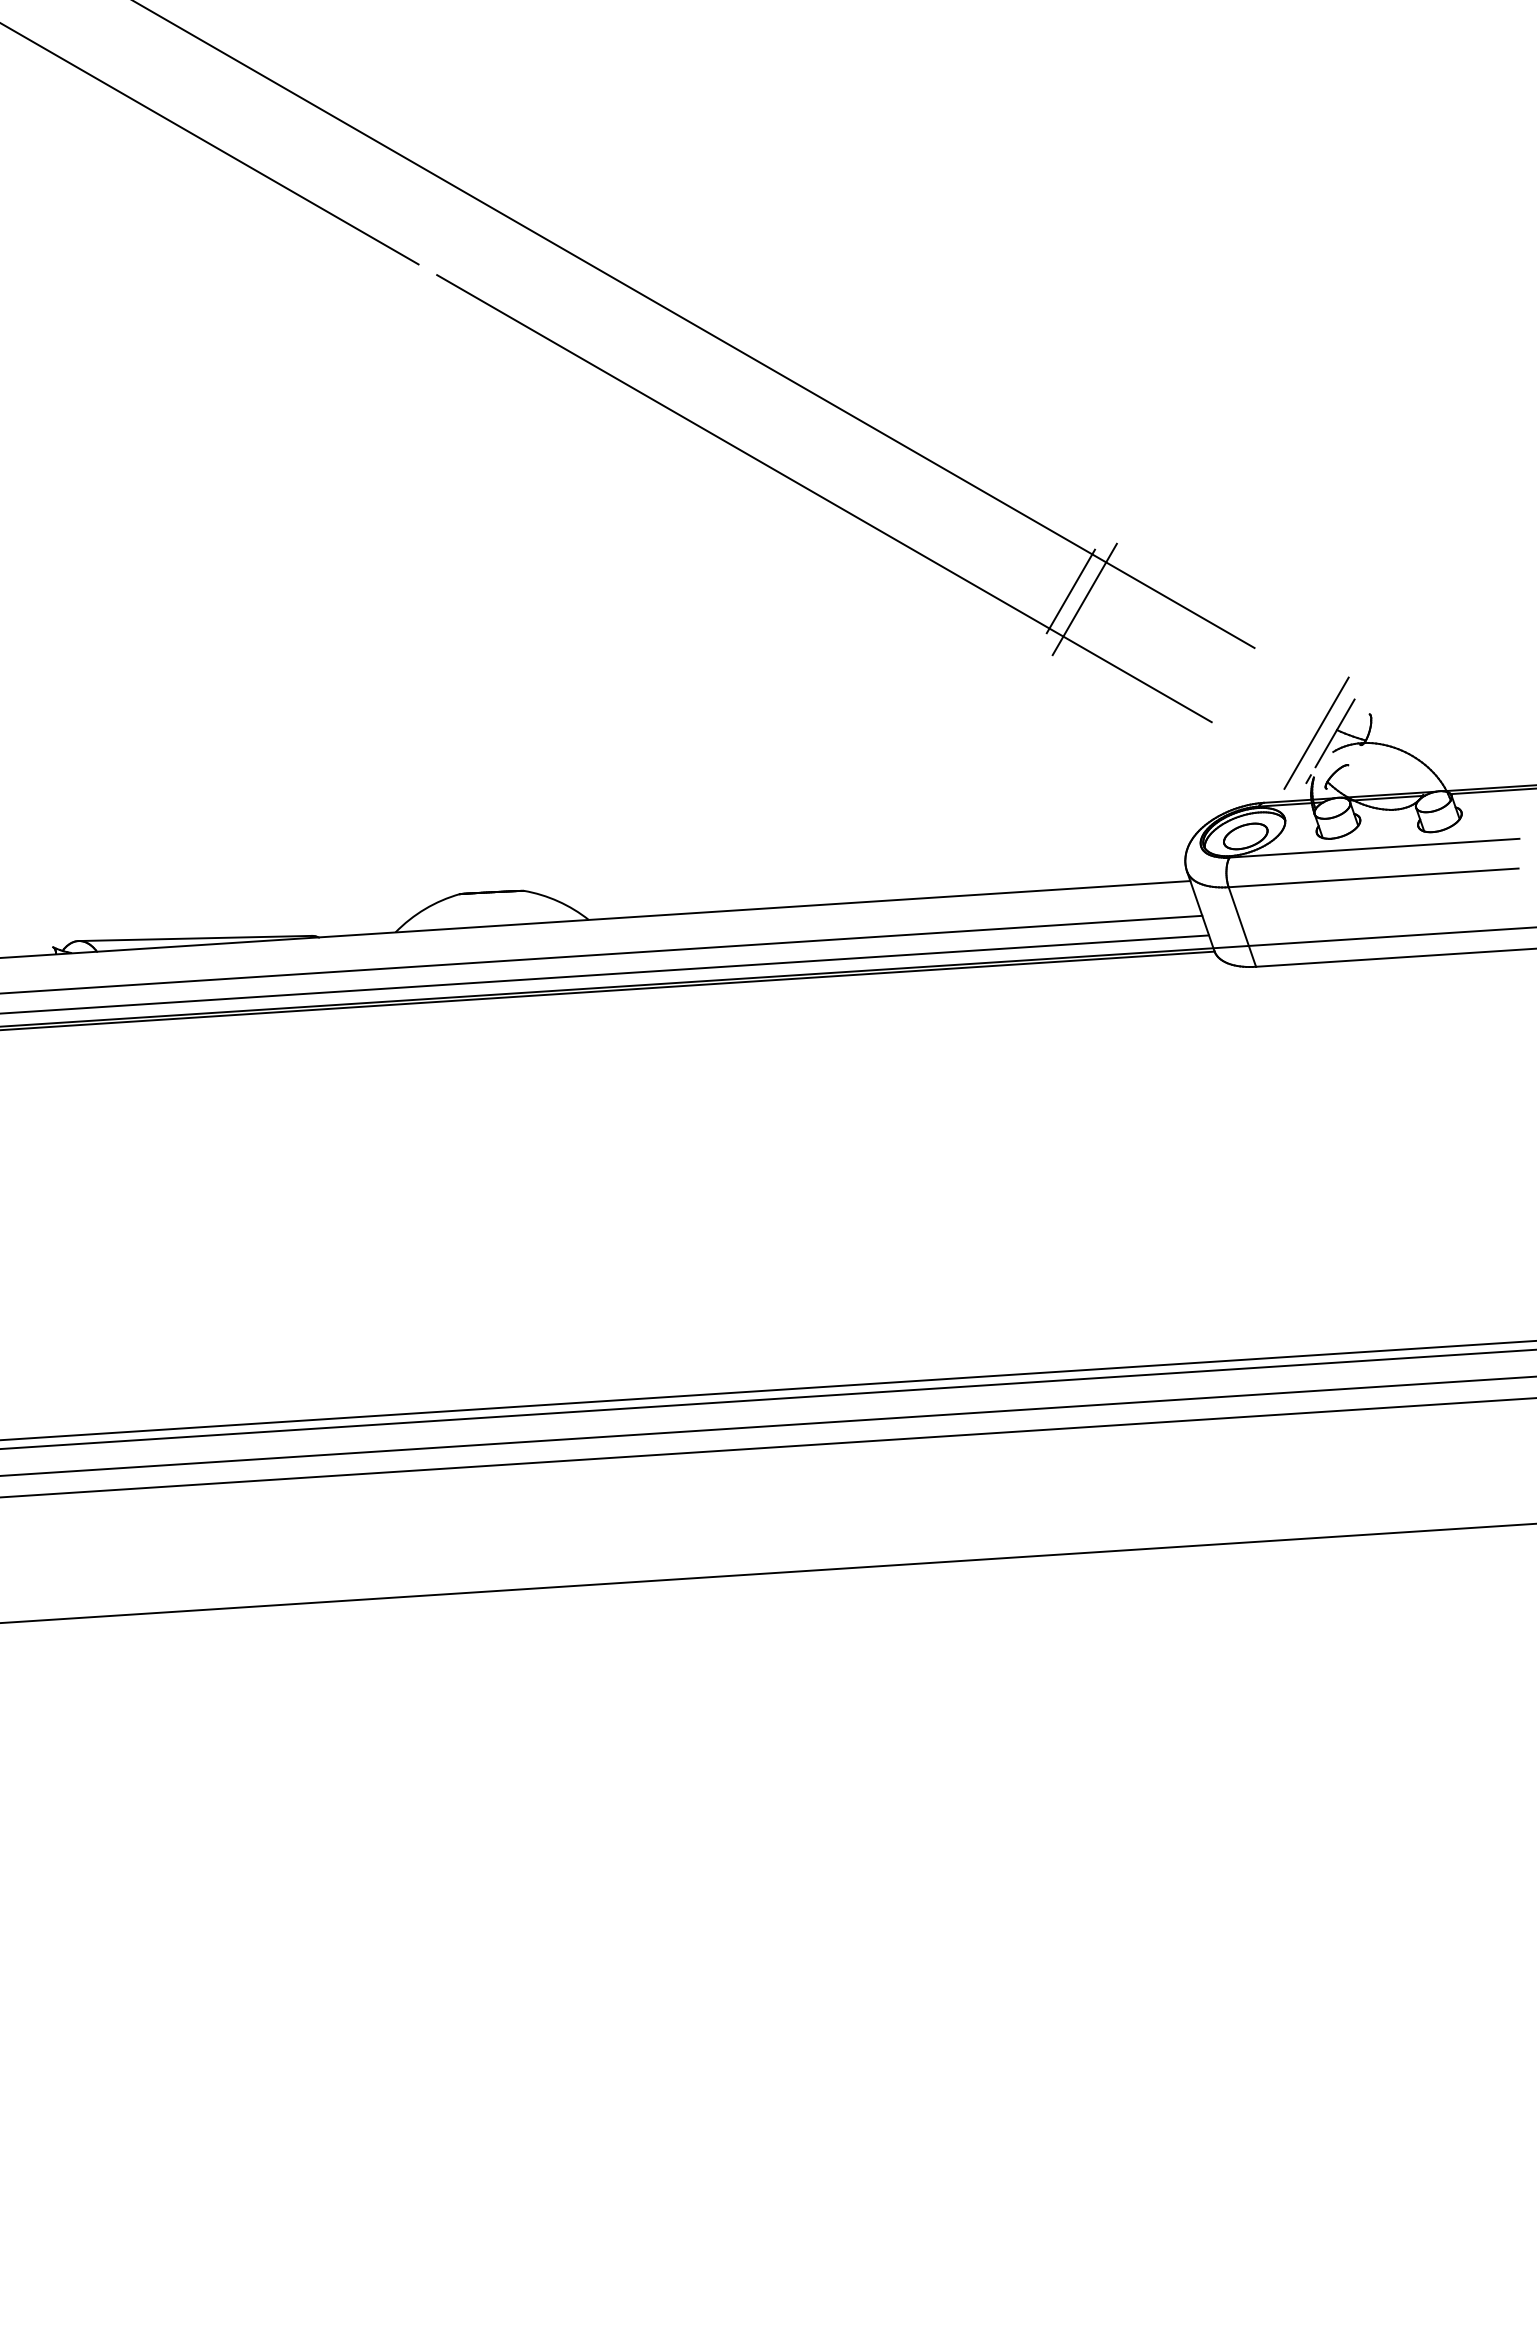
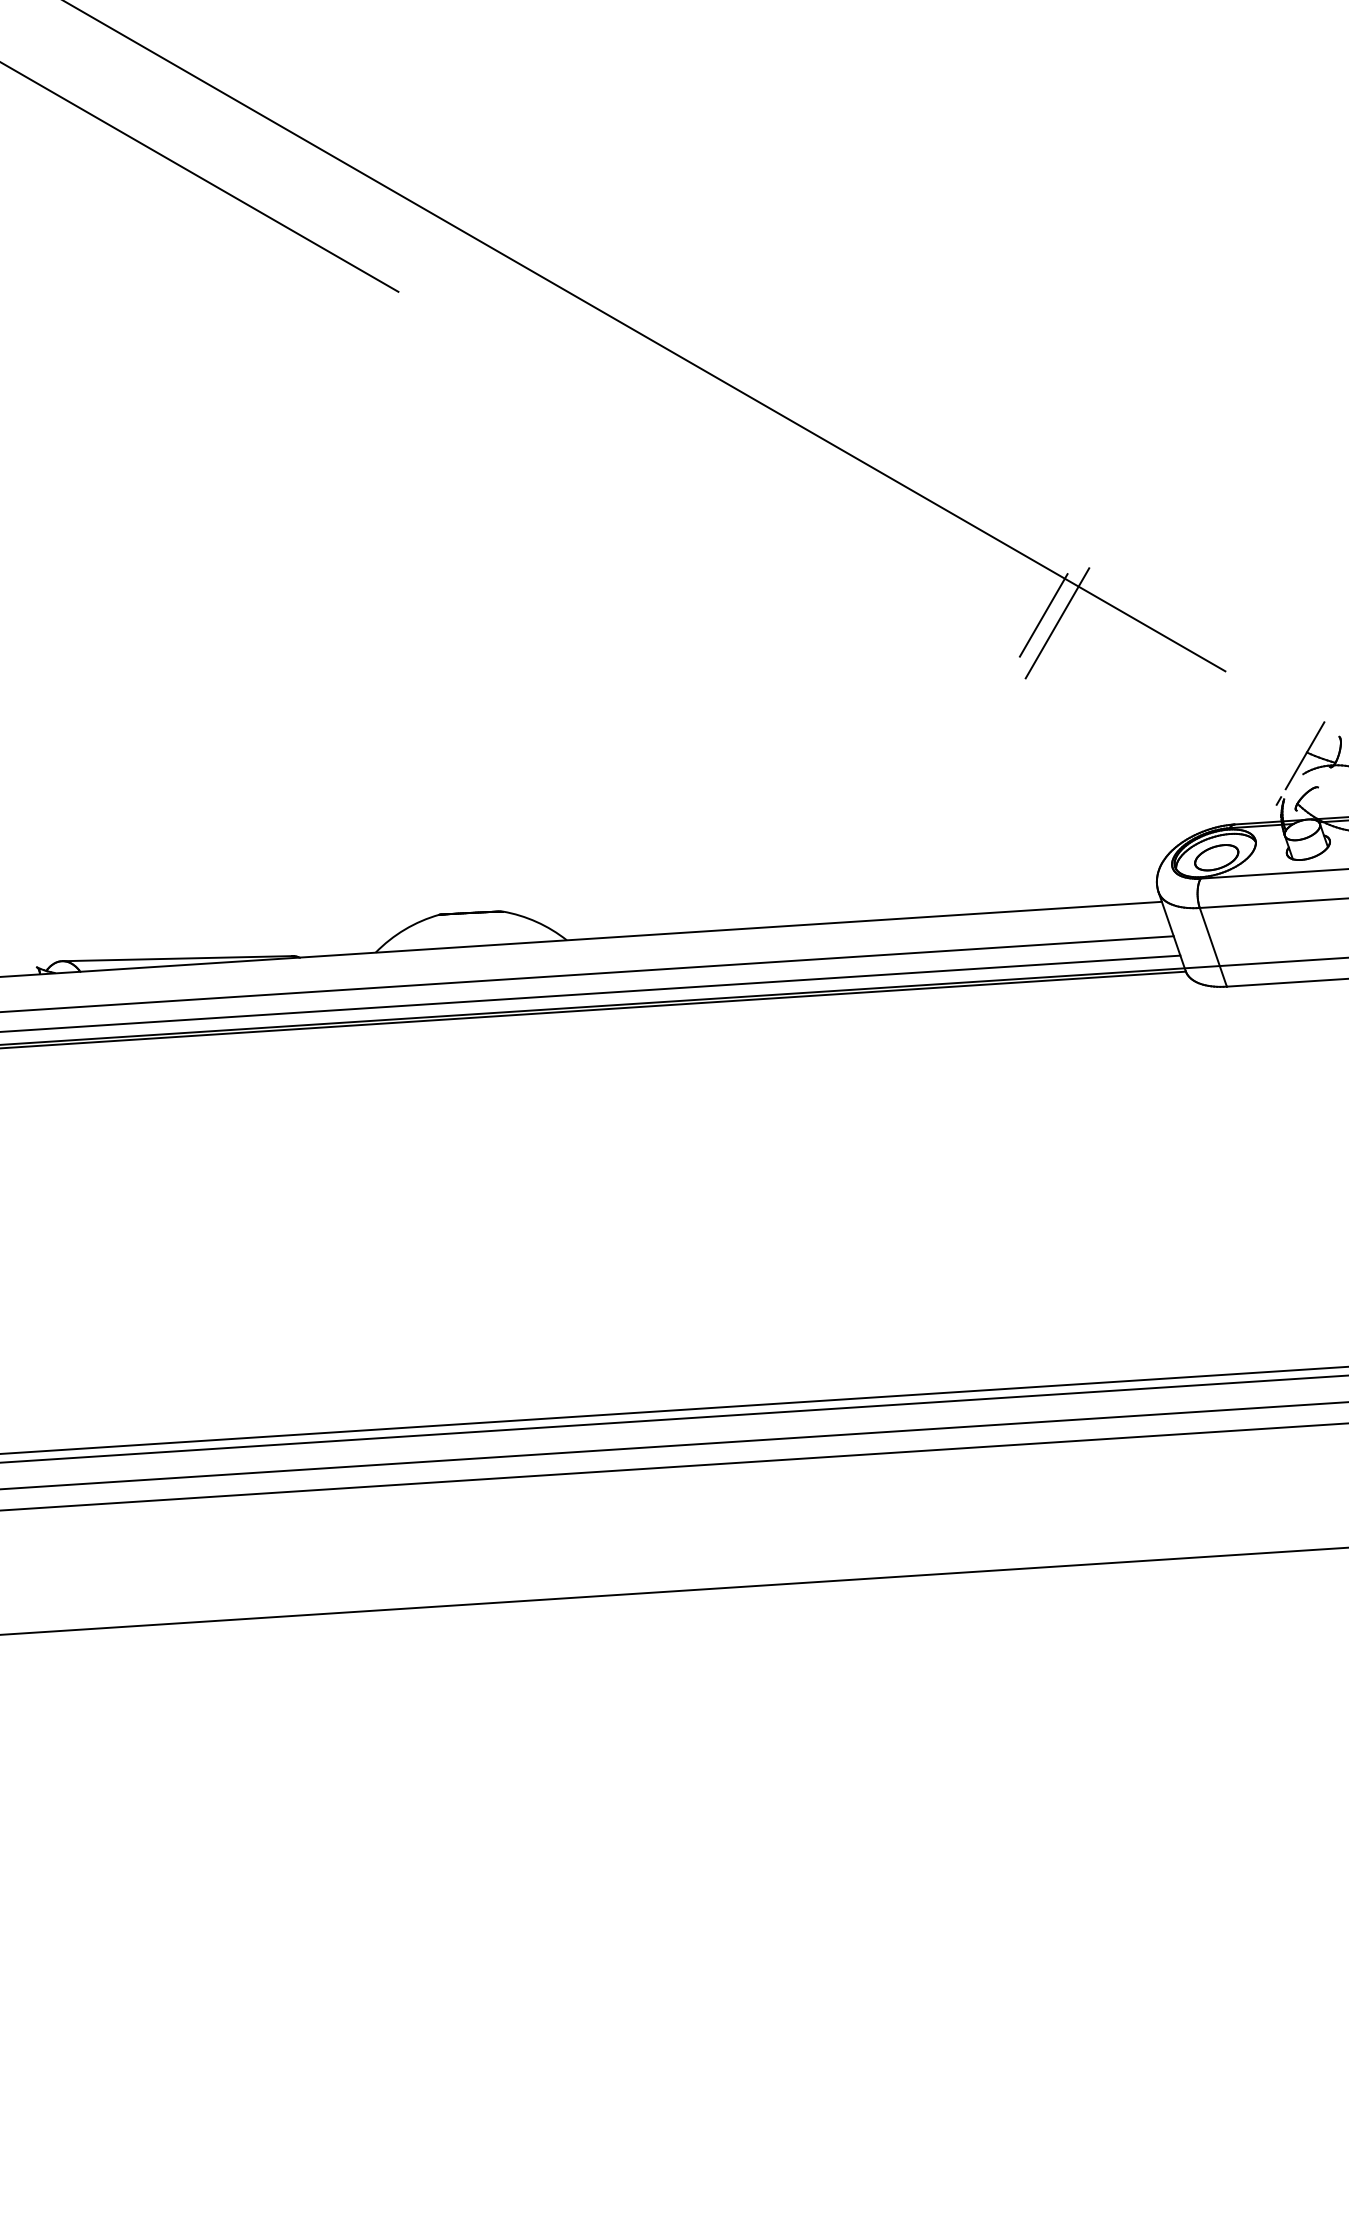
line: (824, 498) -> (799, 523), removed
line: (1316, 732) -> (1286, 754), removed

